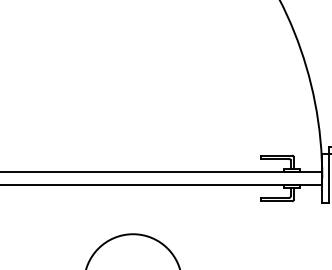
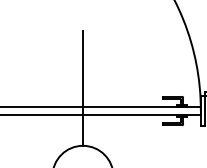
line: (133, 140) -> (83, 87), added

